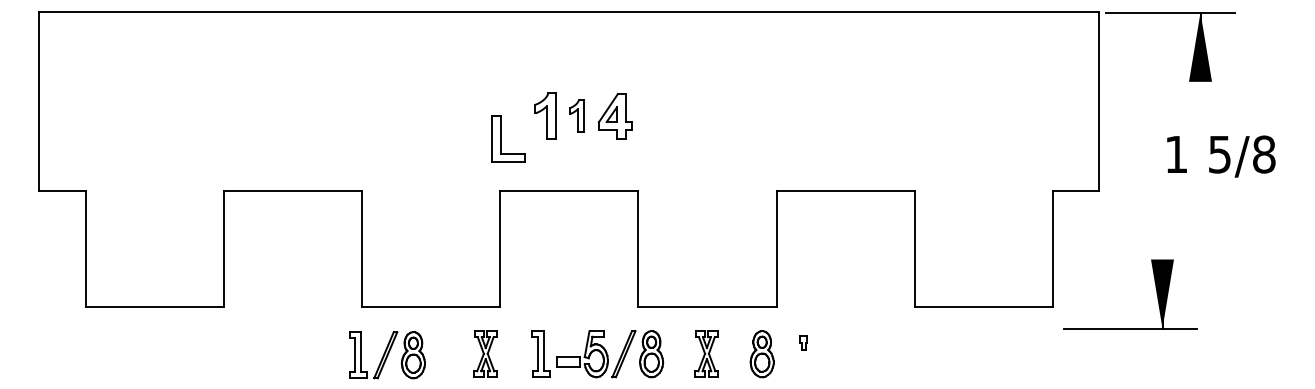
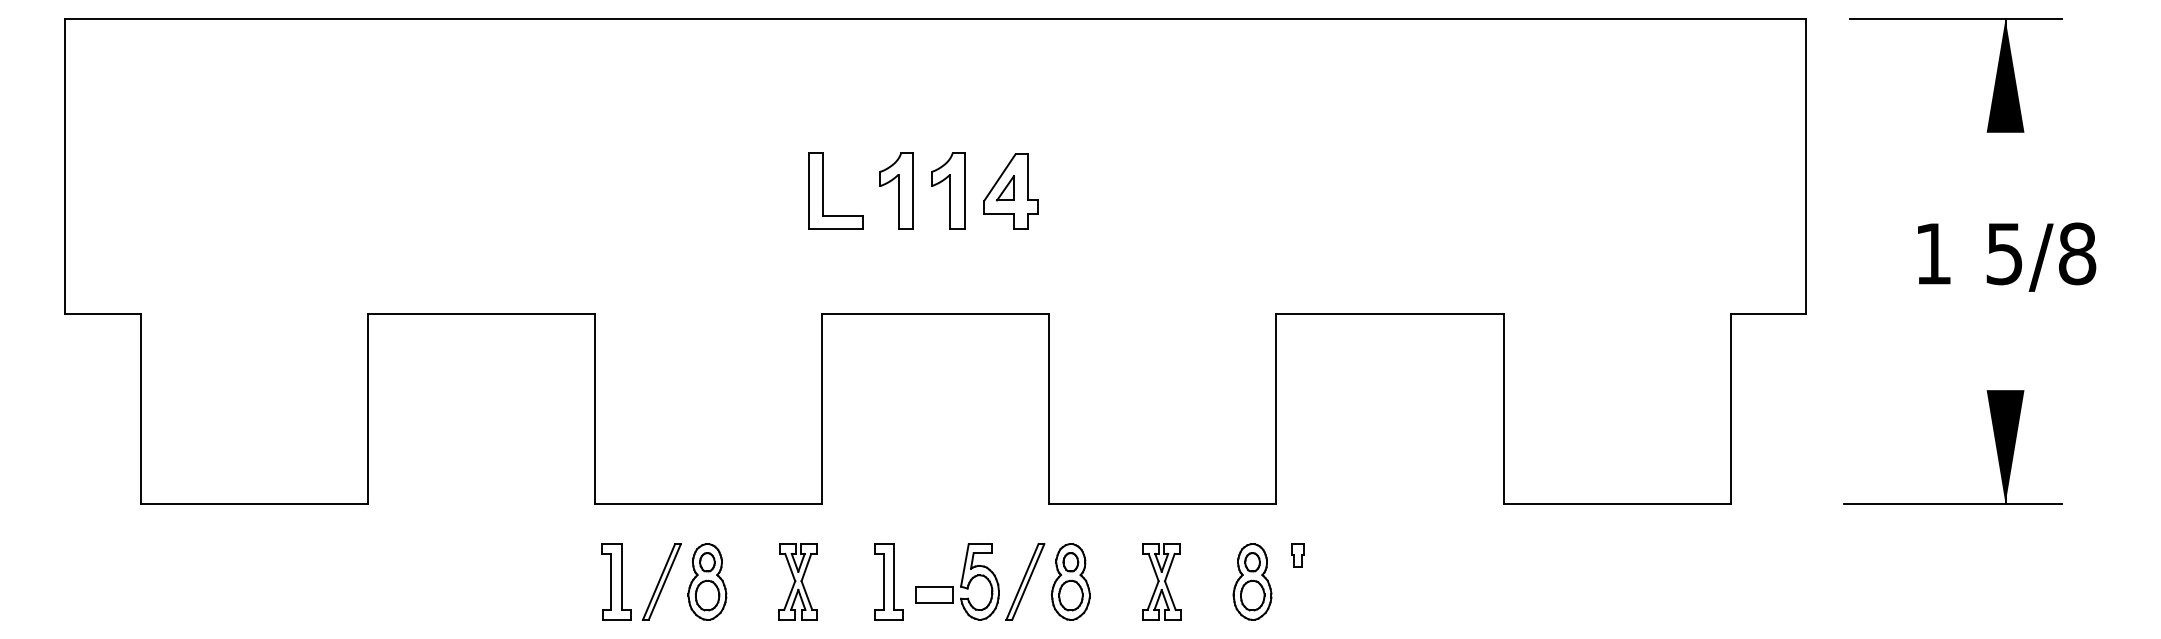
part: (1194, 47) -> (1995, 76), moved
part: (576, 115) -> (947, 189), size x1.43
part: (501, 138) -> (824, 189), moved
part: (1155, 288) -> (1994, 437), moved
part: (803, 342) -> (1297, 554), moved
part: (387, 355) -> (664, 582), moved

